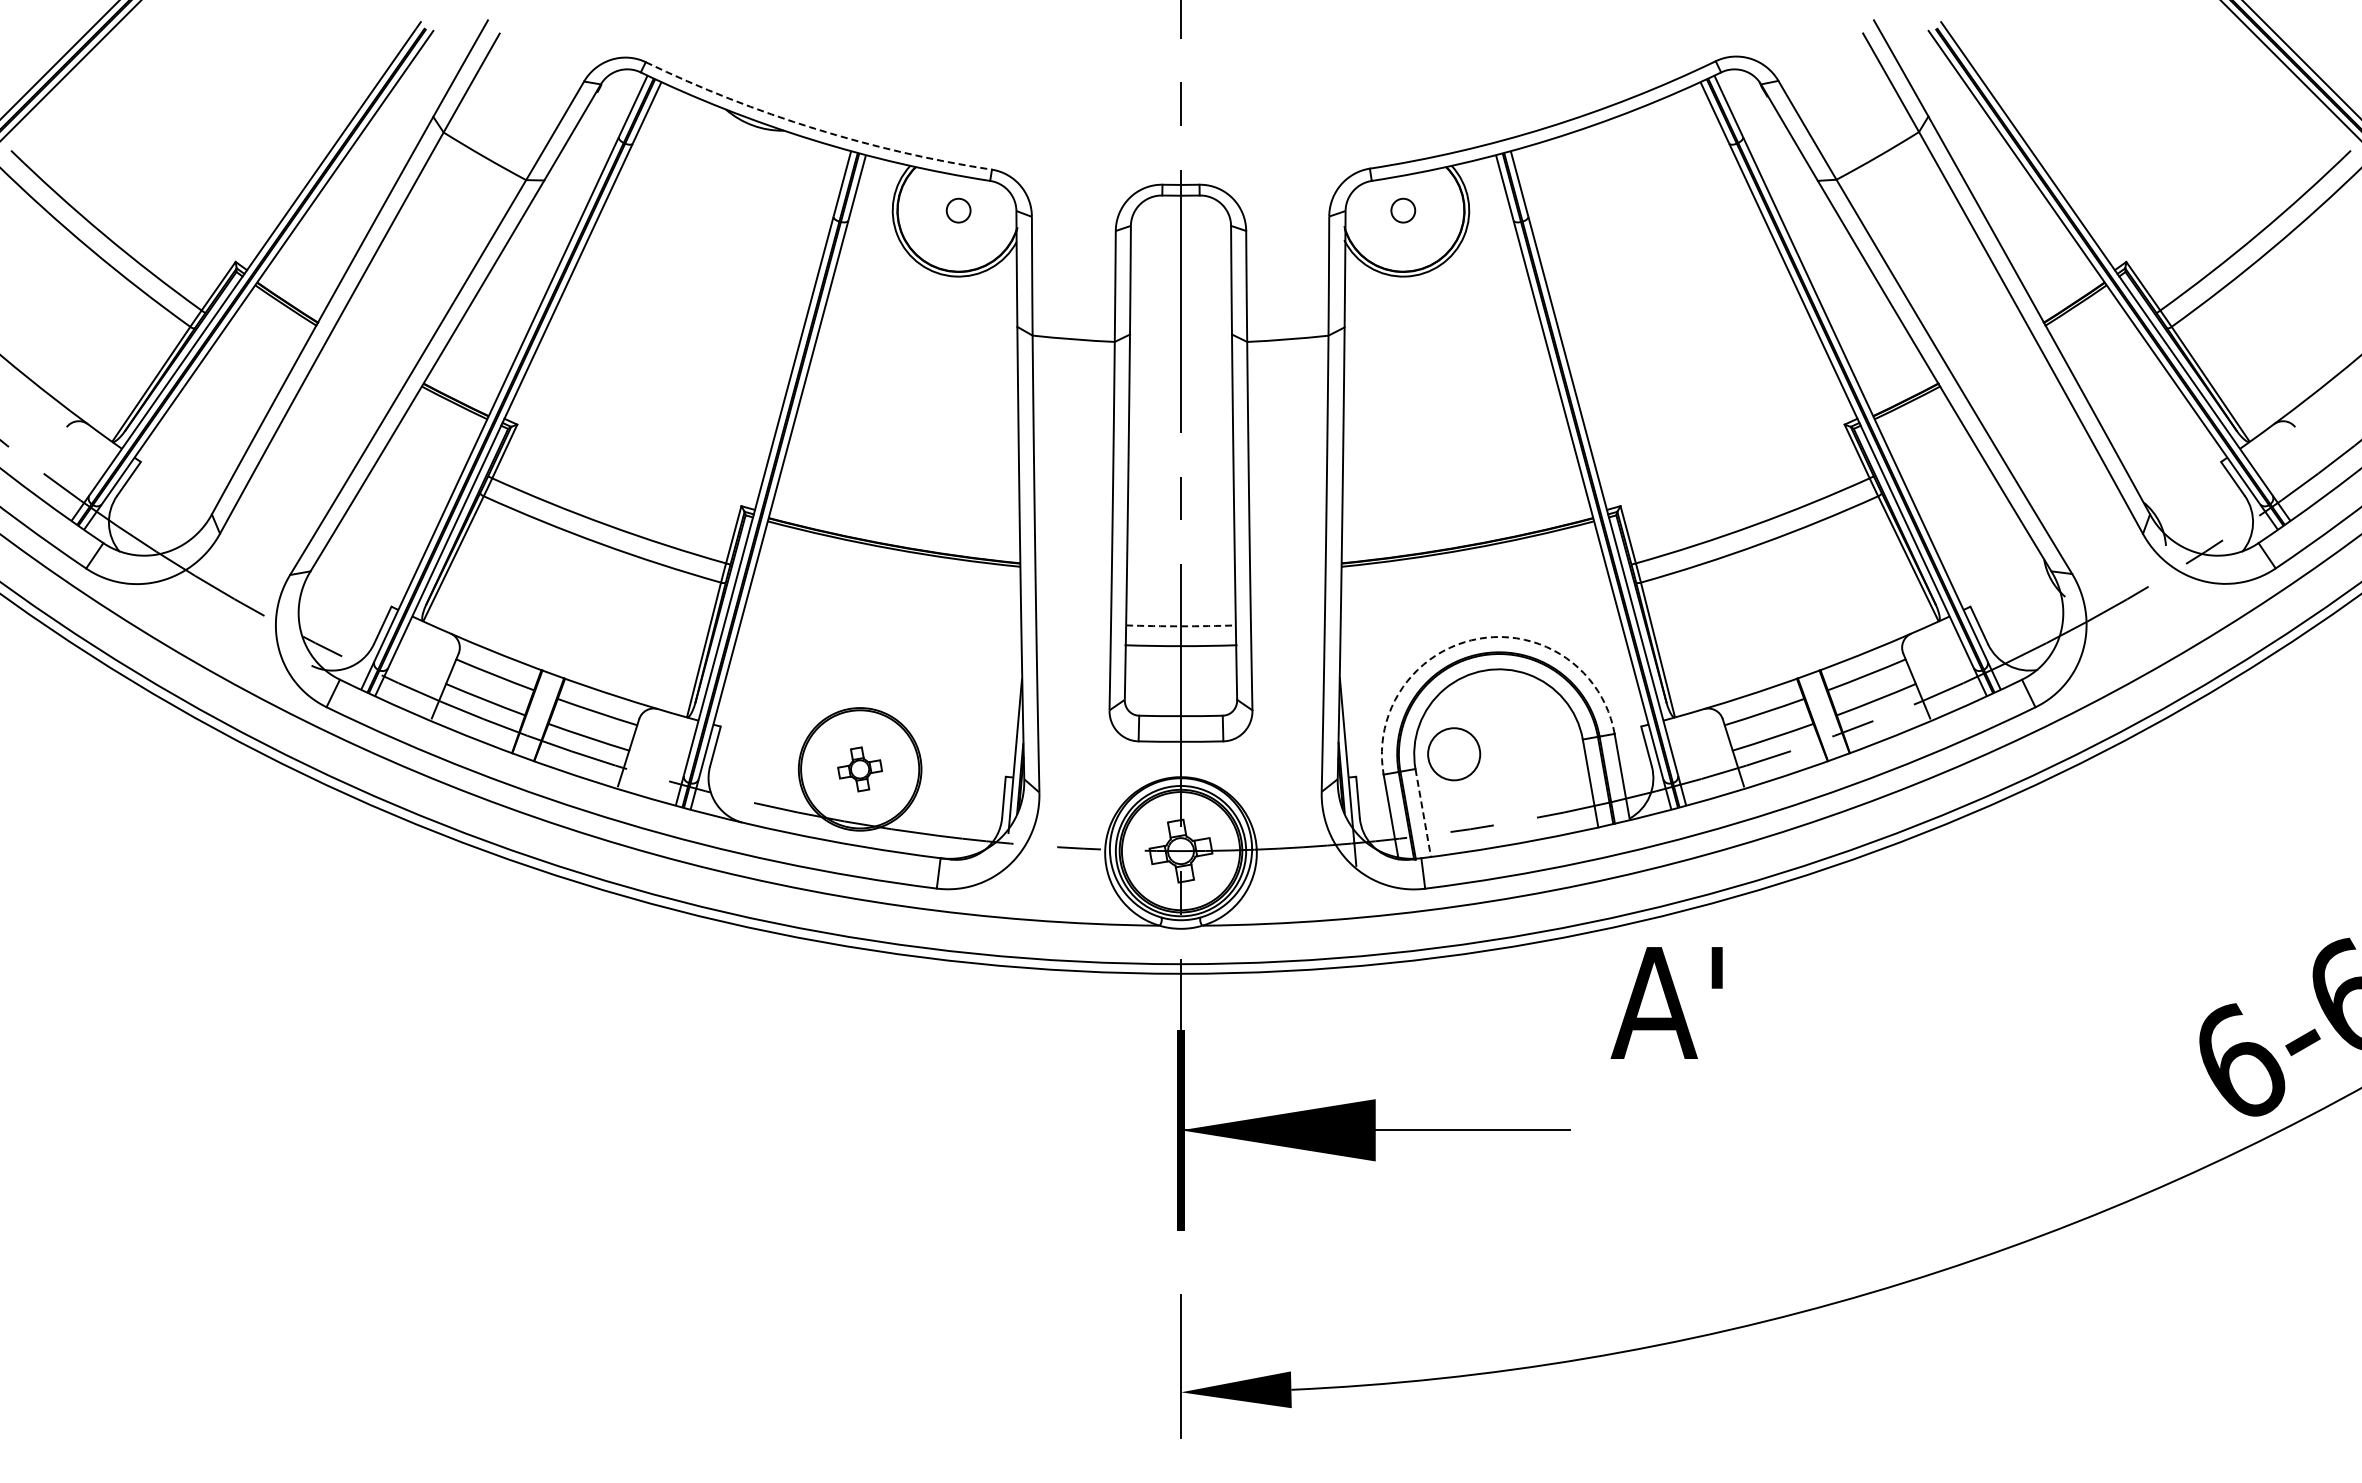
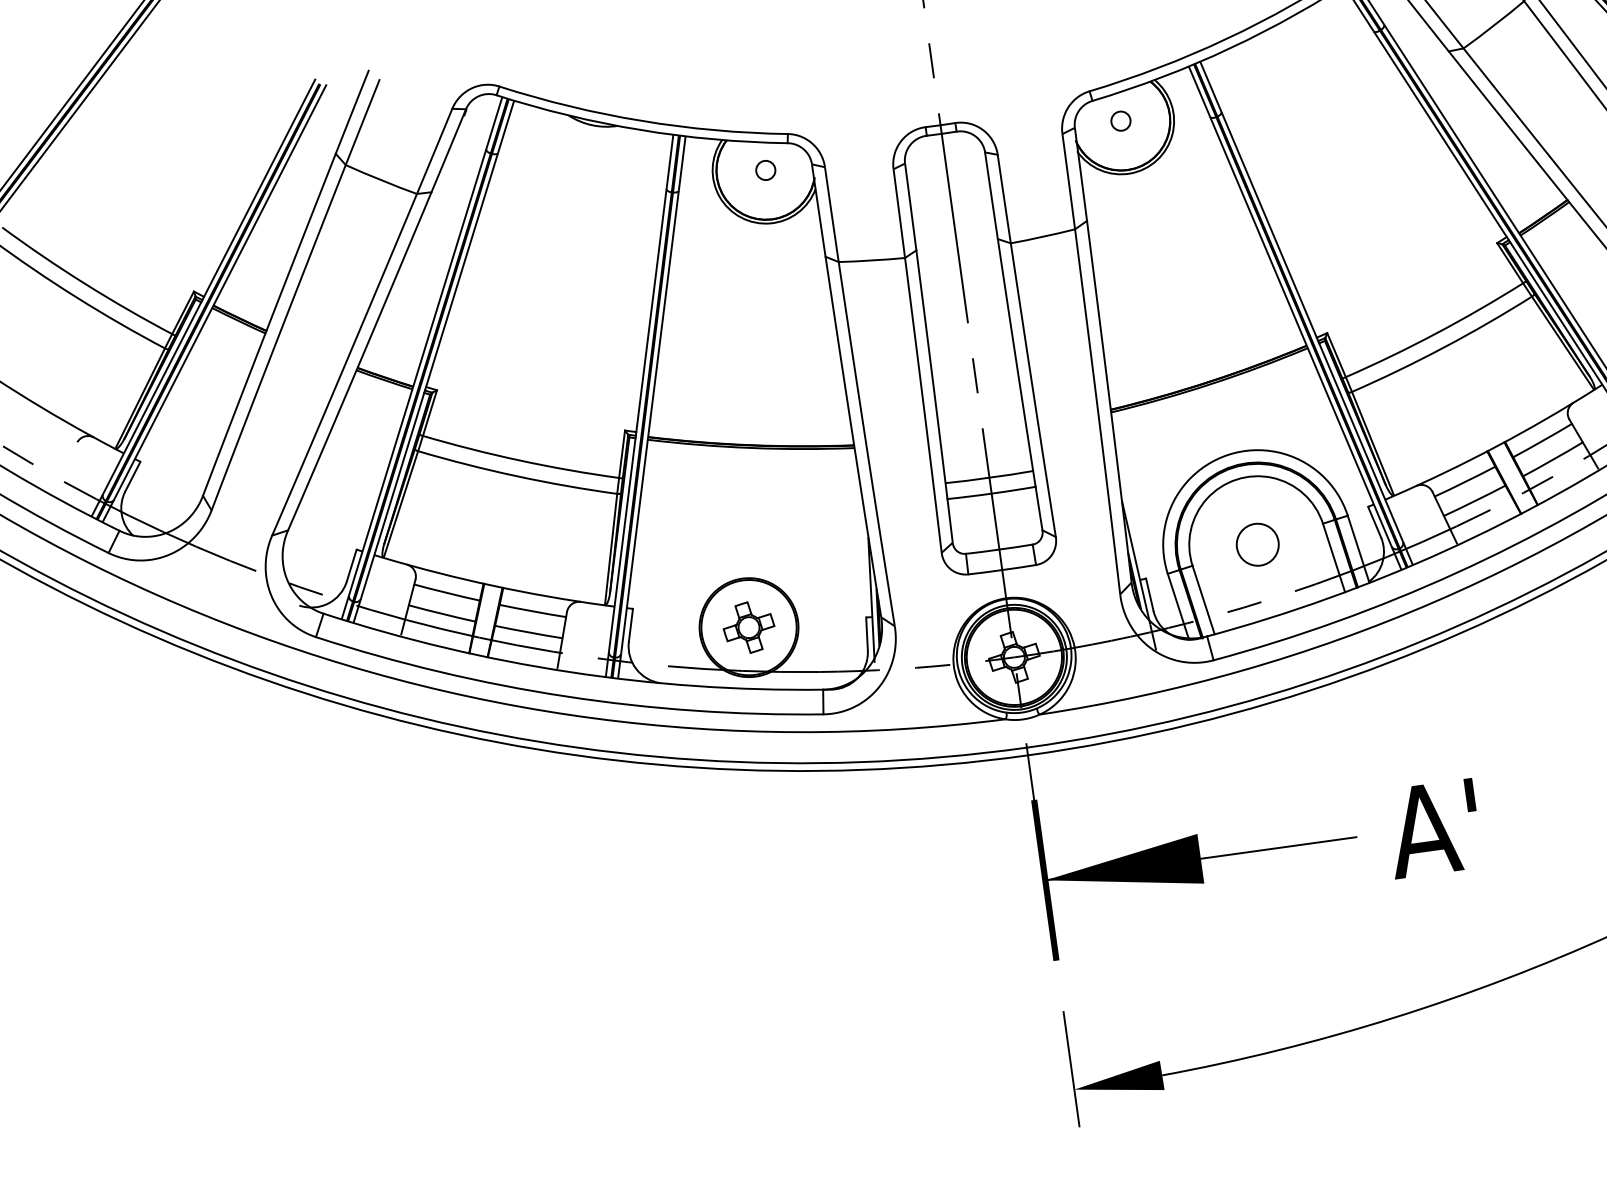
arc: (814, 128) -> (641, 120), dashed -> solid
arc: (1180, 626) -> (989, 478), dashed -> solid
arc: (1478, 638) -> (1228, 454), dashed -> solid
circle: (1454, 754) -> (1258, 544), moved
part: (859, 769) -> (748, 627), size x1.43
line: (1423, 813) -> (1203, 600), dashed -> solid
text: (1666, 1002) -> (1433, 828), moved

